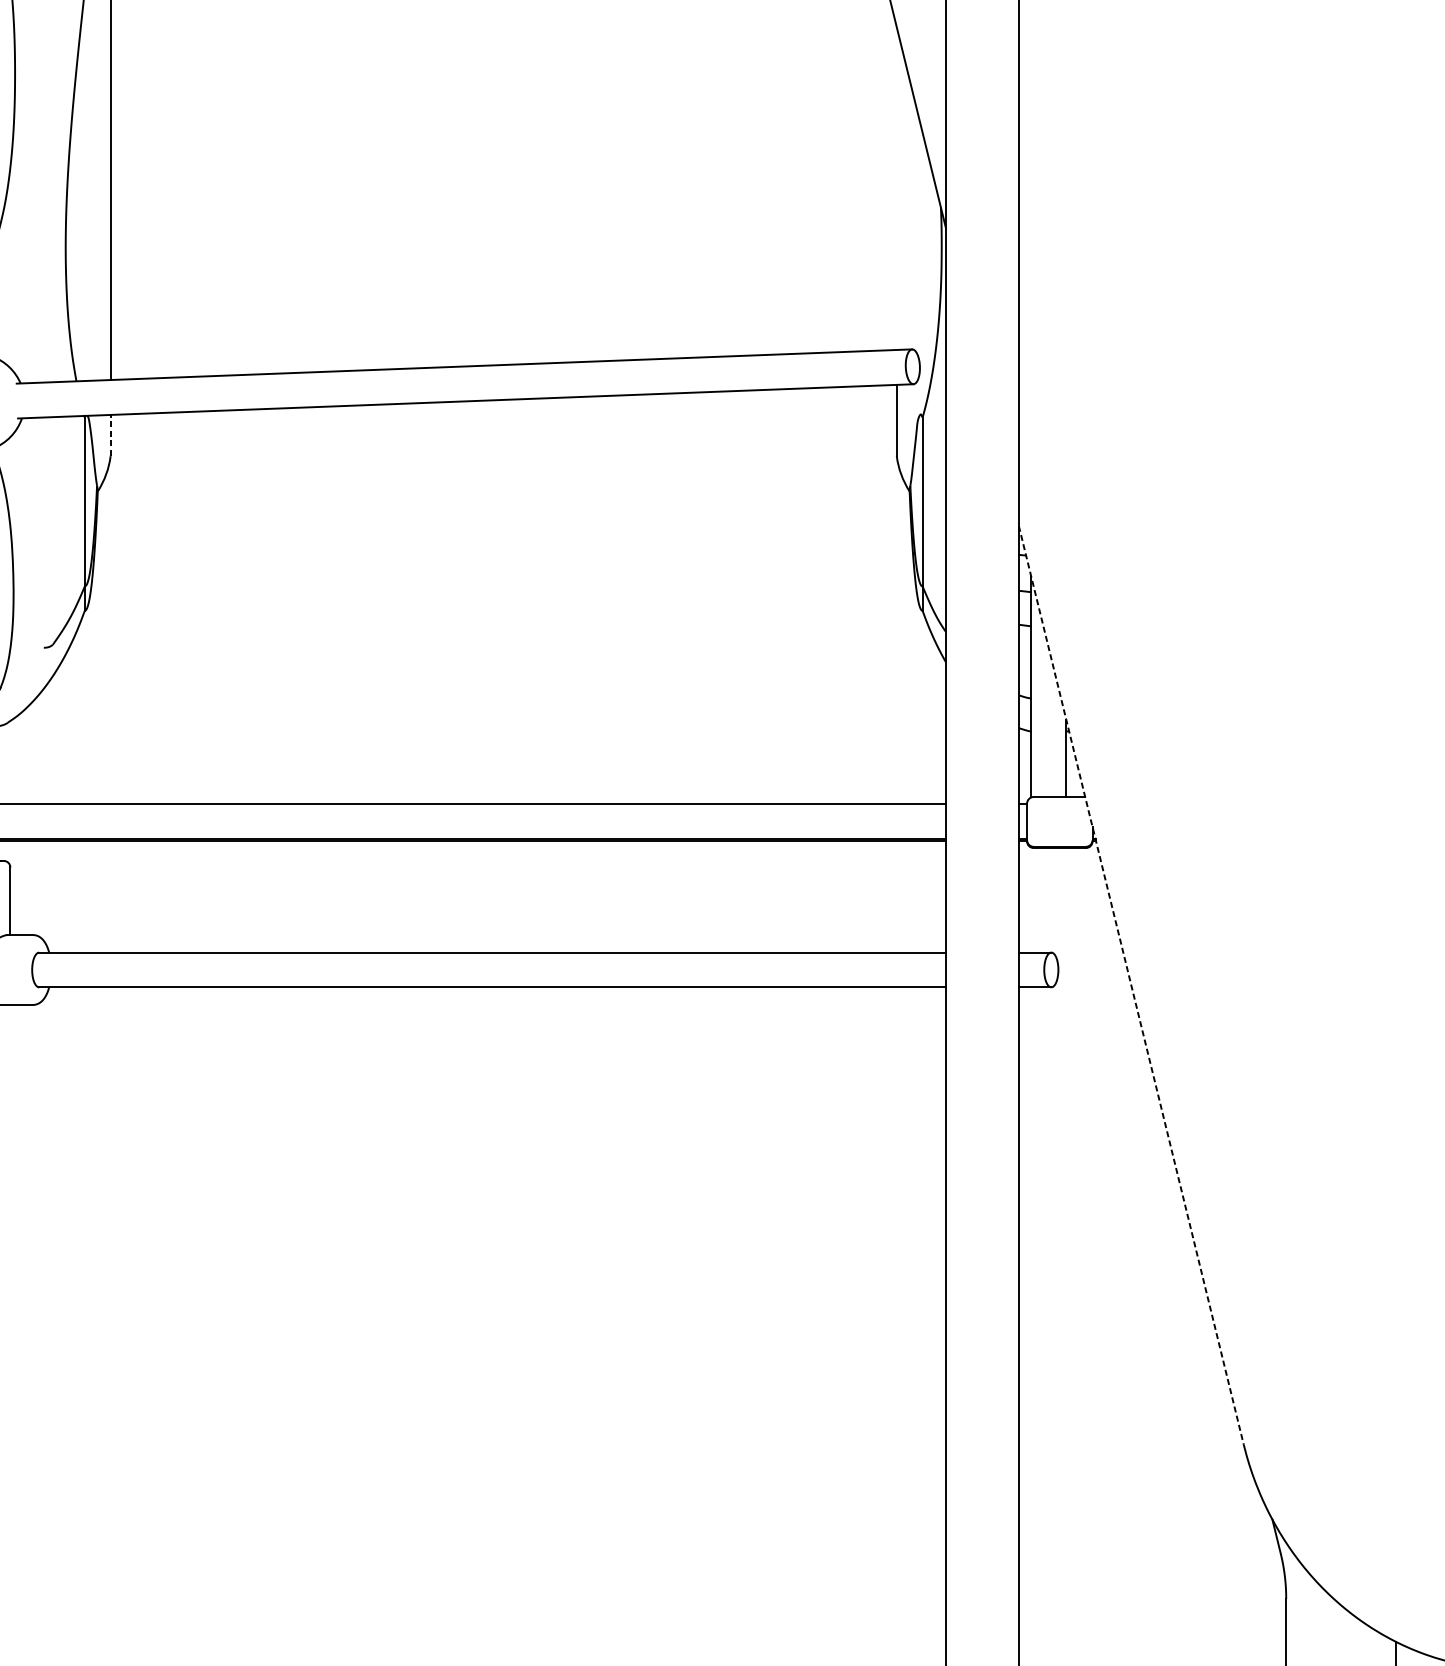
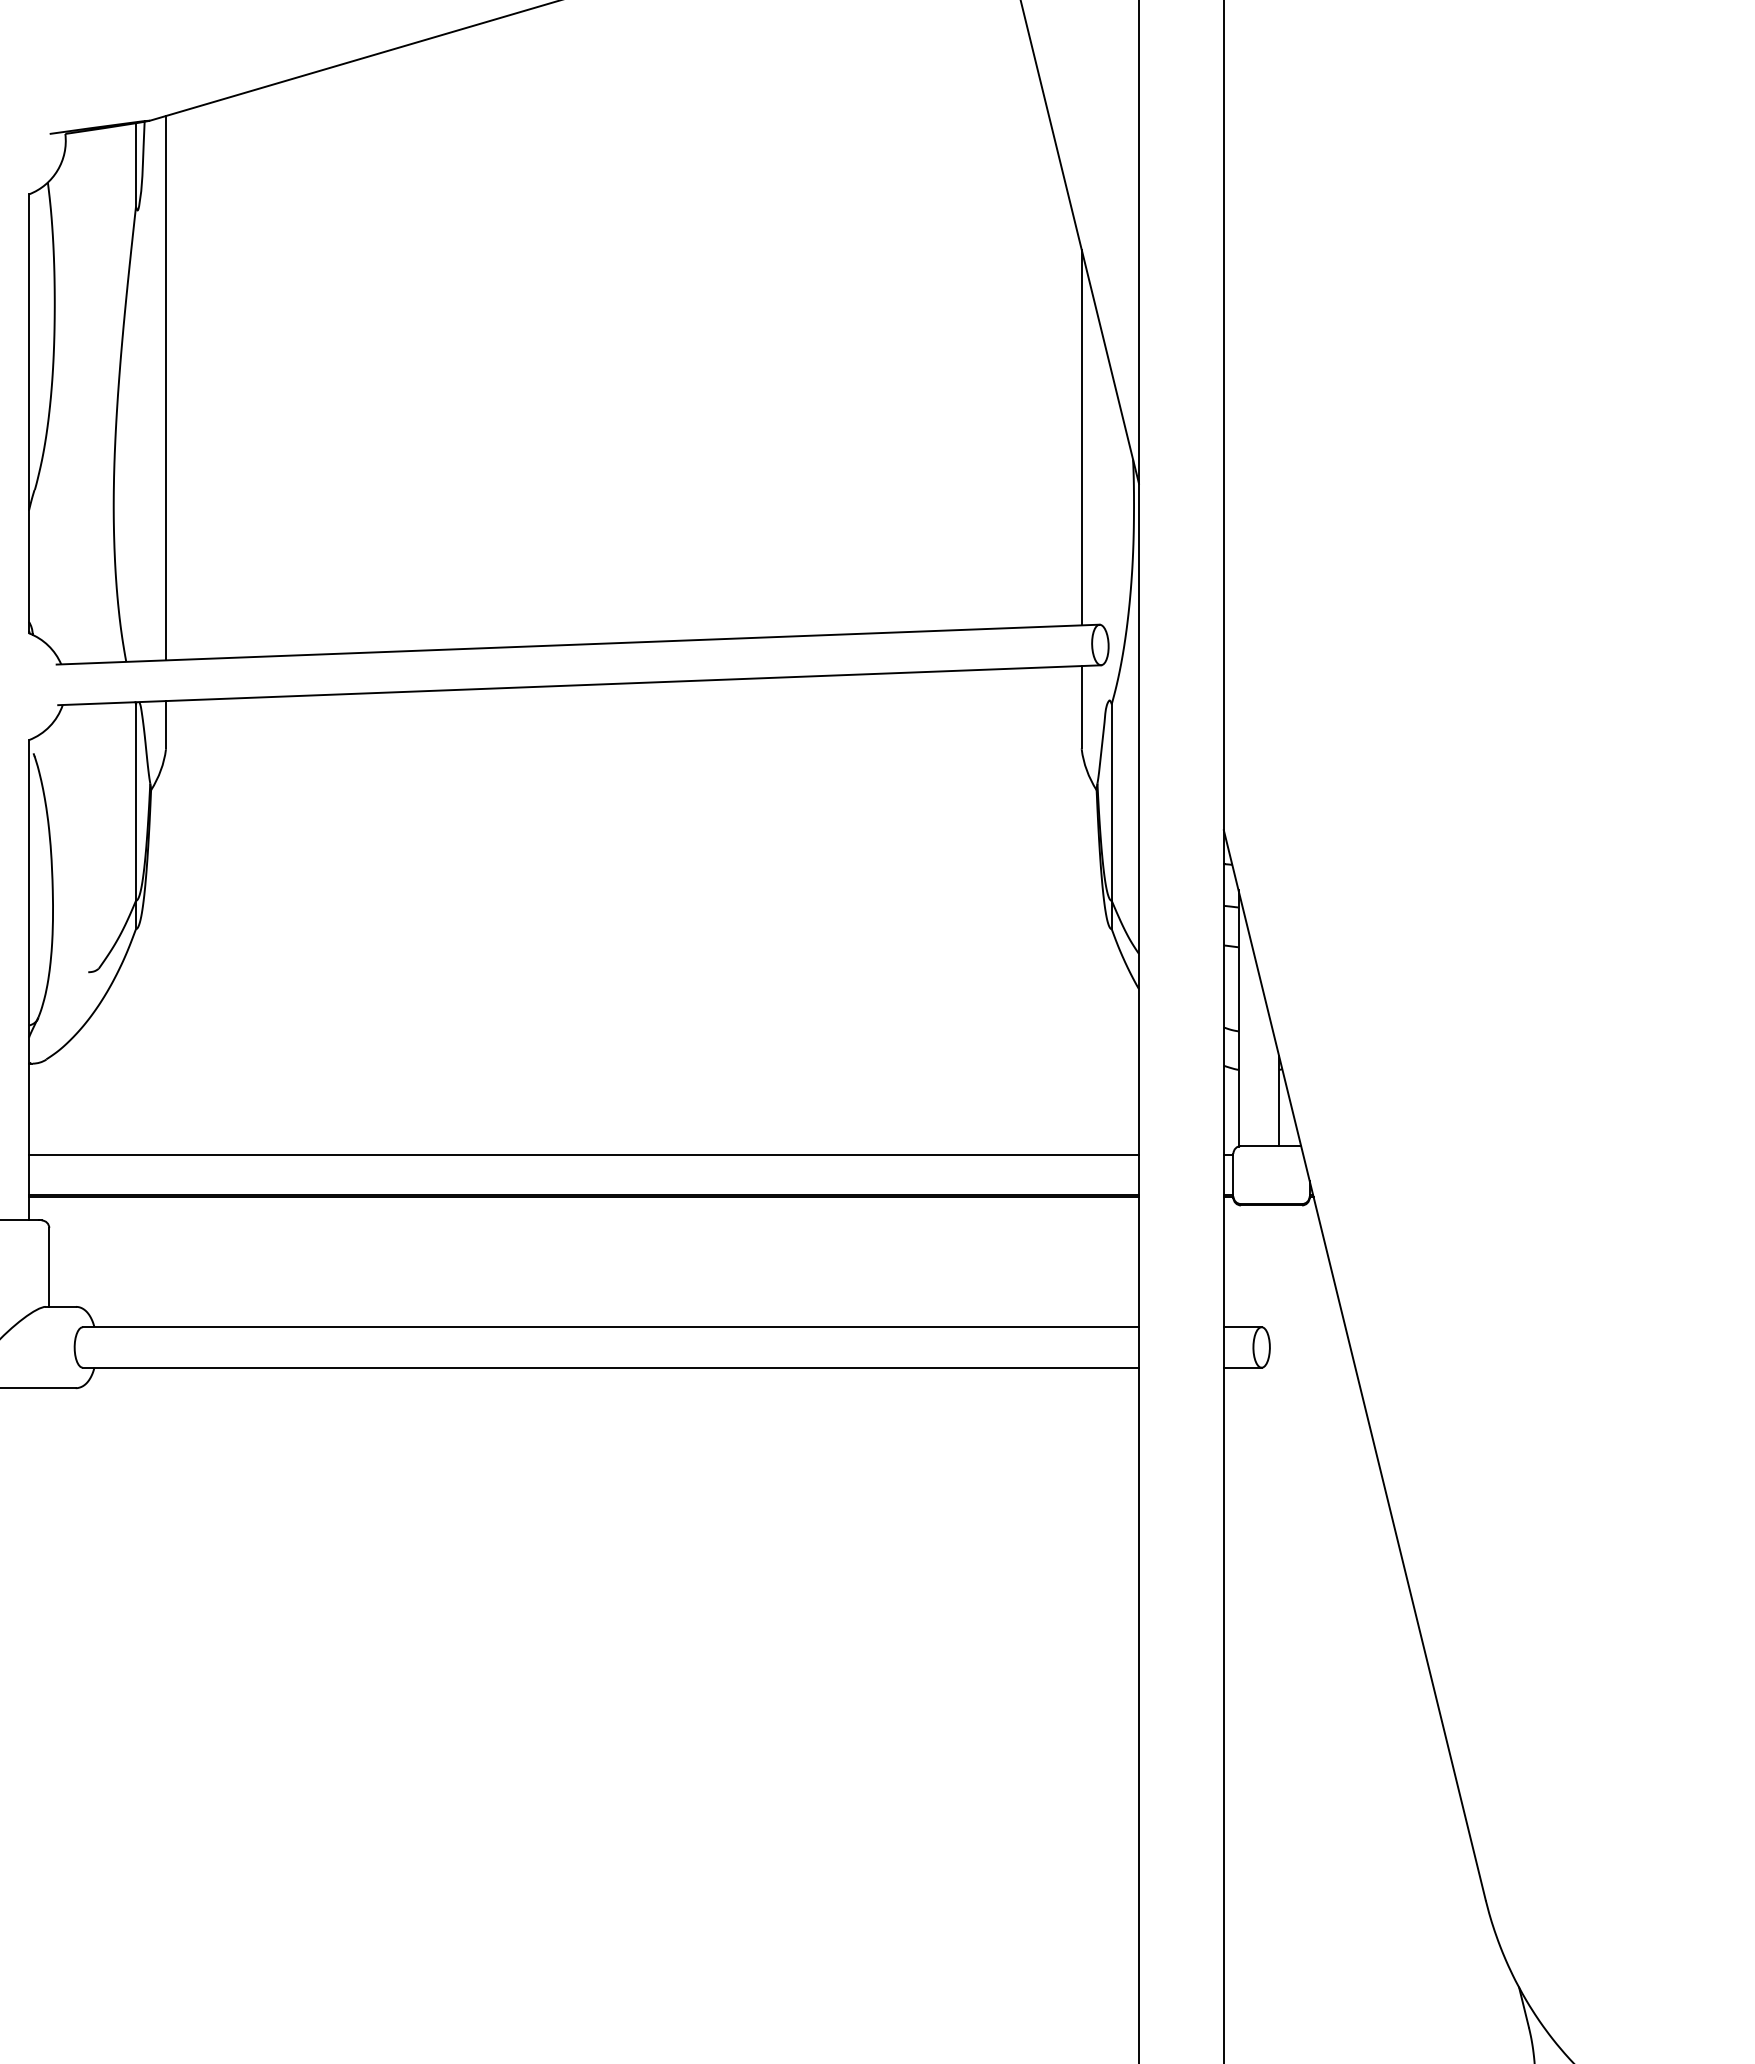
line: (896, 188) -> (1081, 437), added
line: (111, 435) -> (166, 724), dashed -> solid
line: (1131, 985) -> (1354, 1365), dashed -> solid

